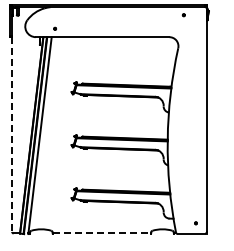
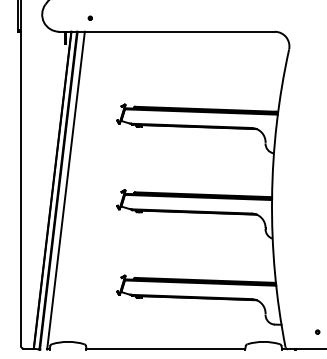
line: (12, 135) -> (21, 190), dashed -> solid
line: (102, 233) -> (166, 348), dashed -> solid

